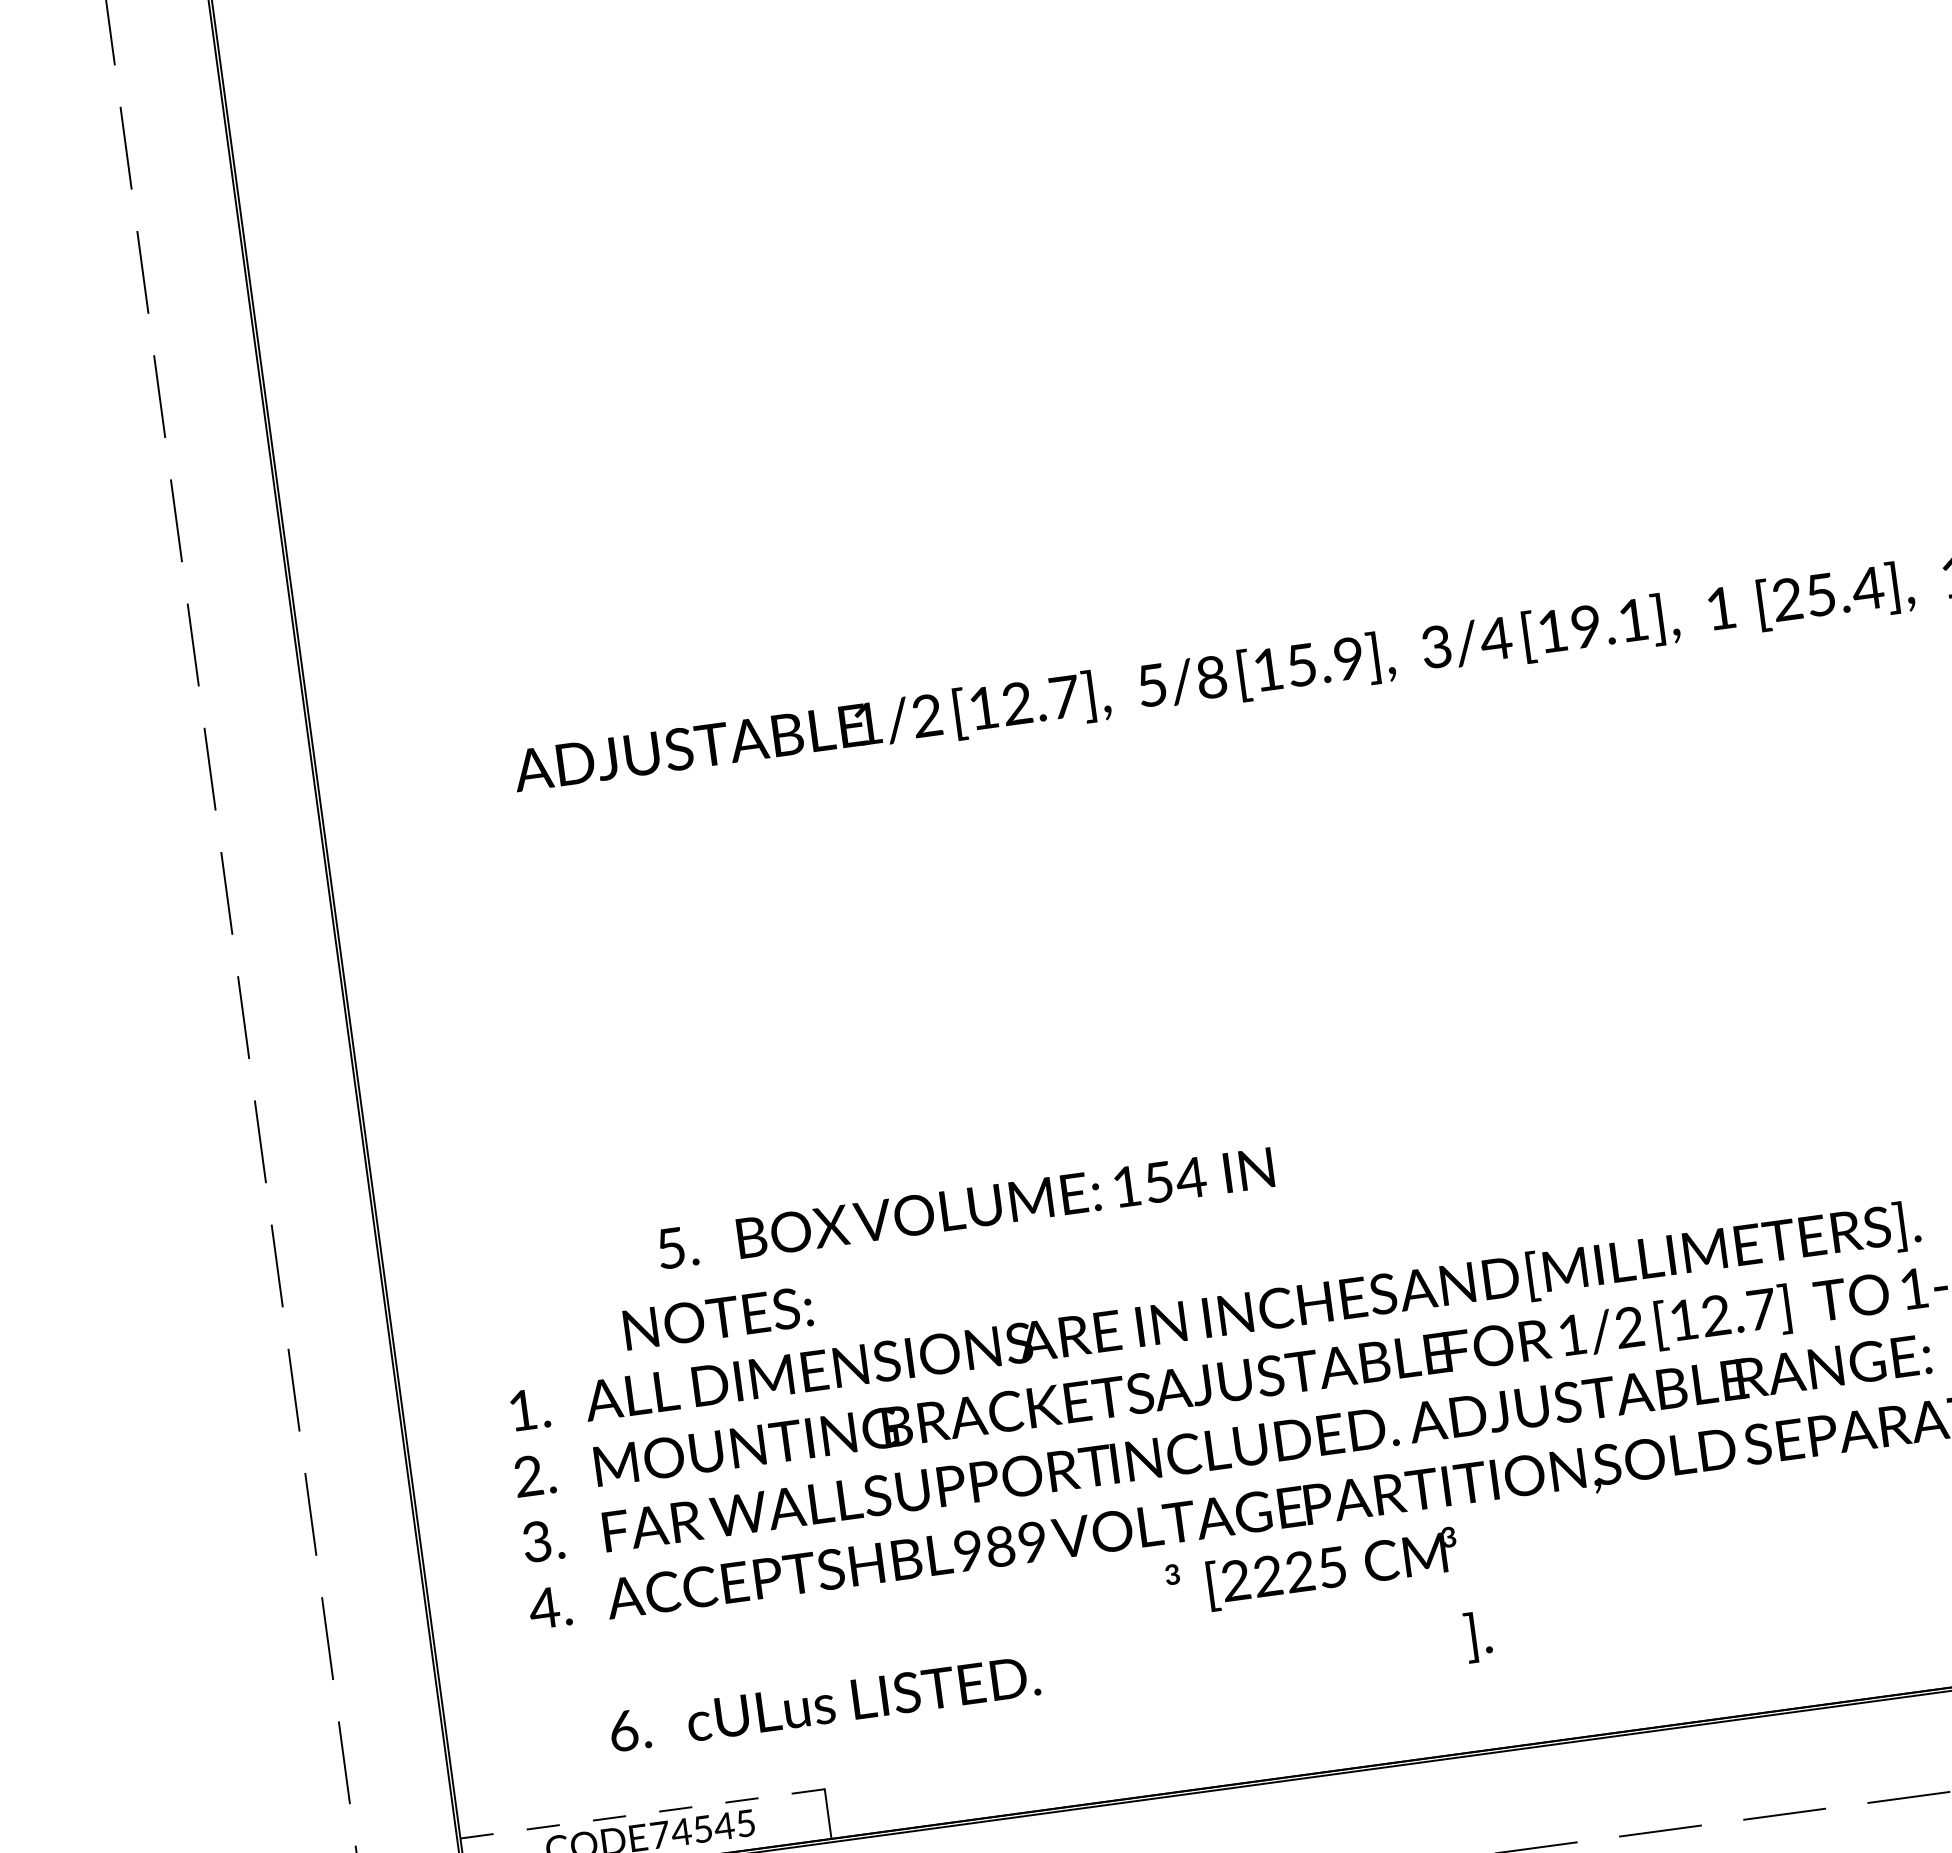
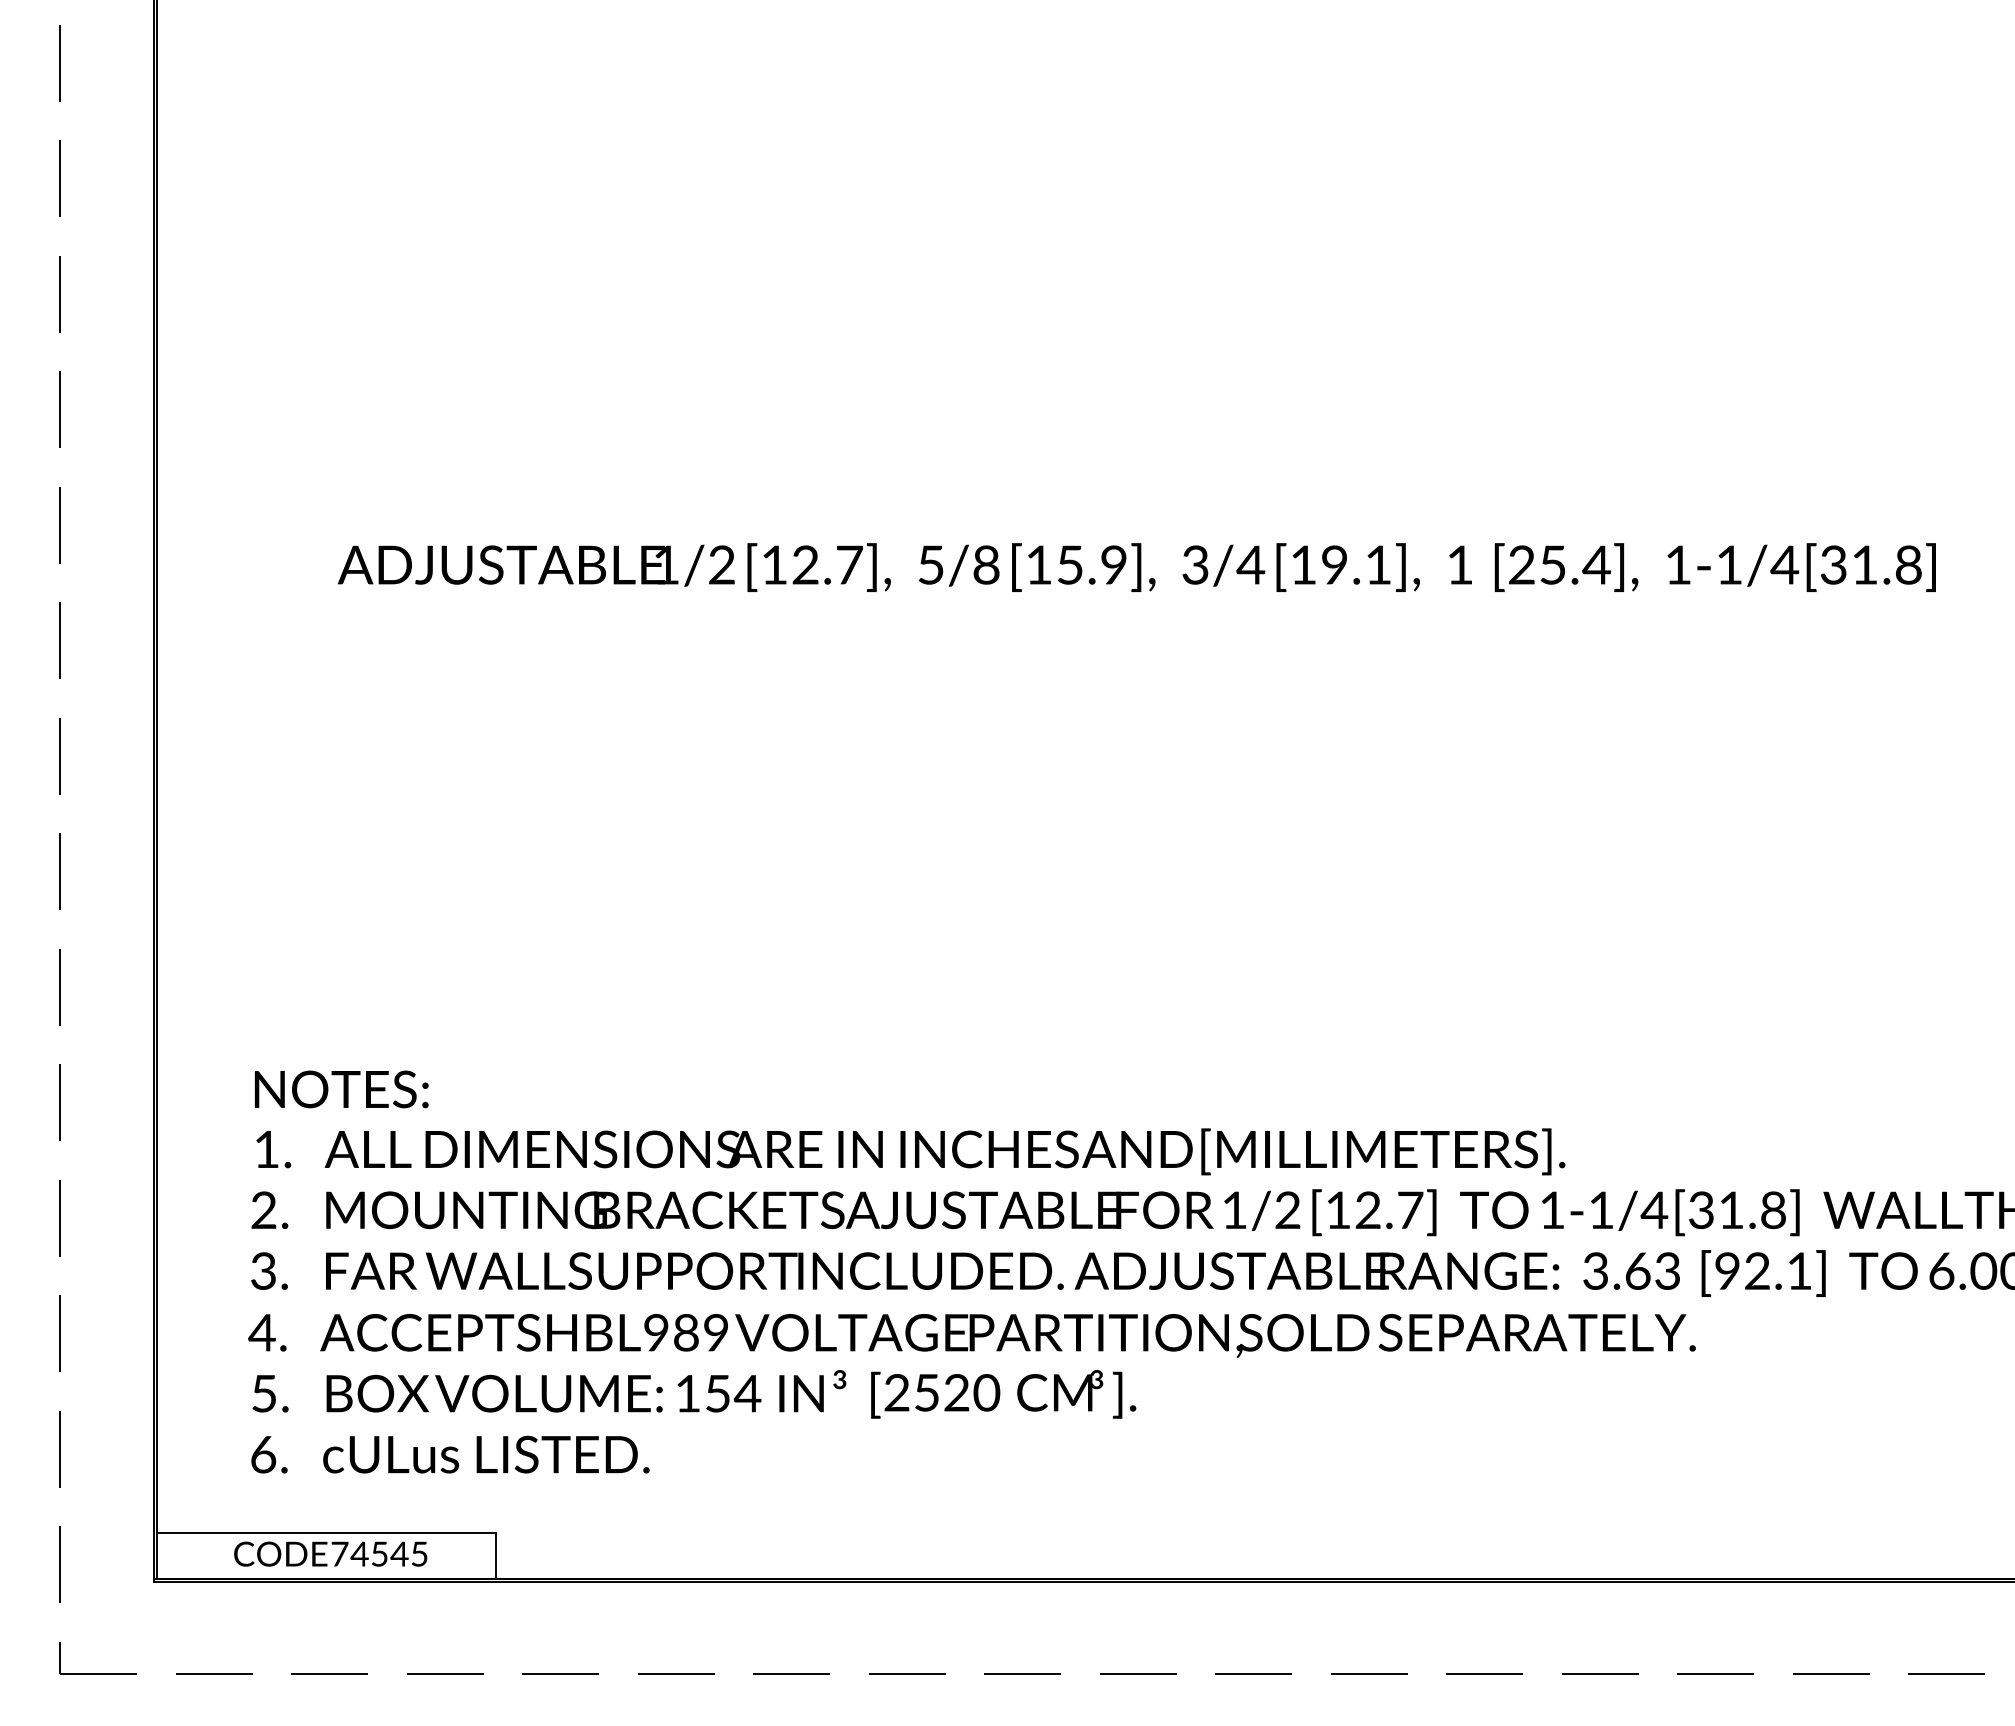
text: (964, 1208) -> (537, 1393), moved
text: (718, 1318) -> (341, 1089), moved
text: (1300, 1571) -> (957, 1392), [2225 -> [2520
text: (1478, 1636) -> (1124, 1394), moved
text: (824, 1703) -> (450, 1454), moved
line: (642, 1813) -> (326, 1532), dashed -> solid

